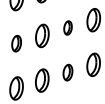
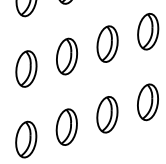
part: (67, 27) -> (106, 43), size x1.67
part: (16, 43) -> (26, 68), size x1.43
part: (67, 72) -> (106, 114), size x1.43

